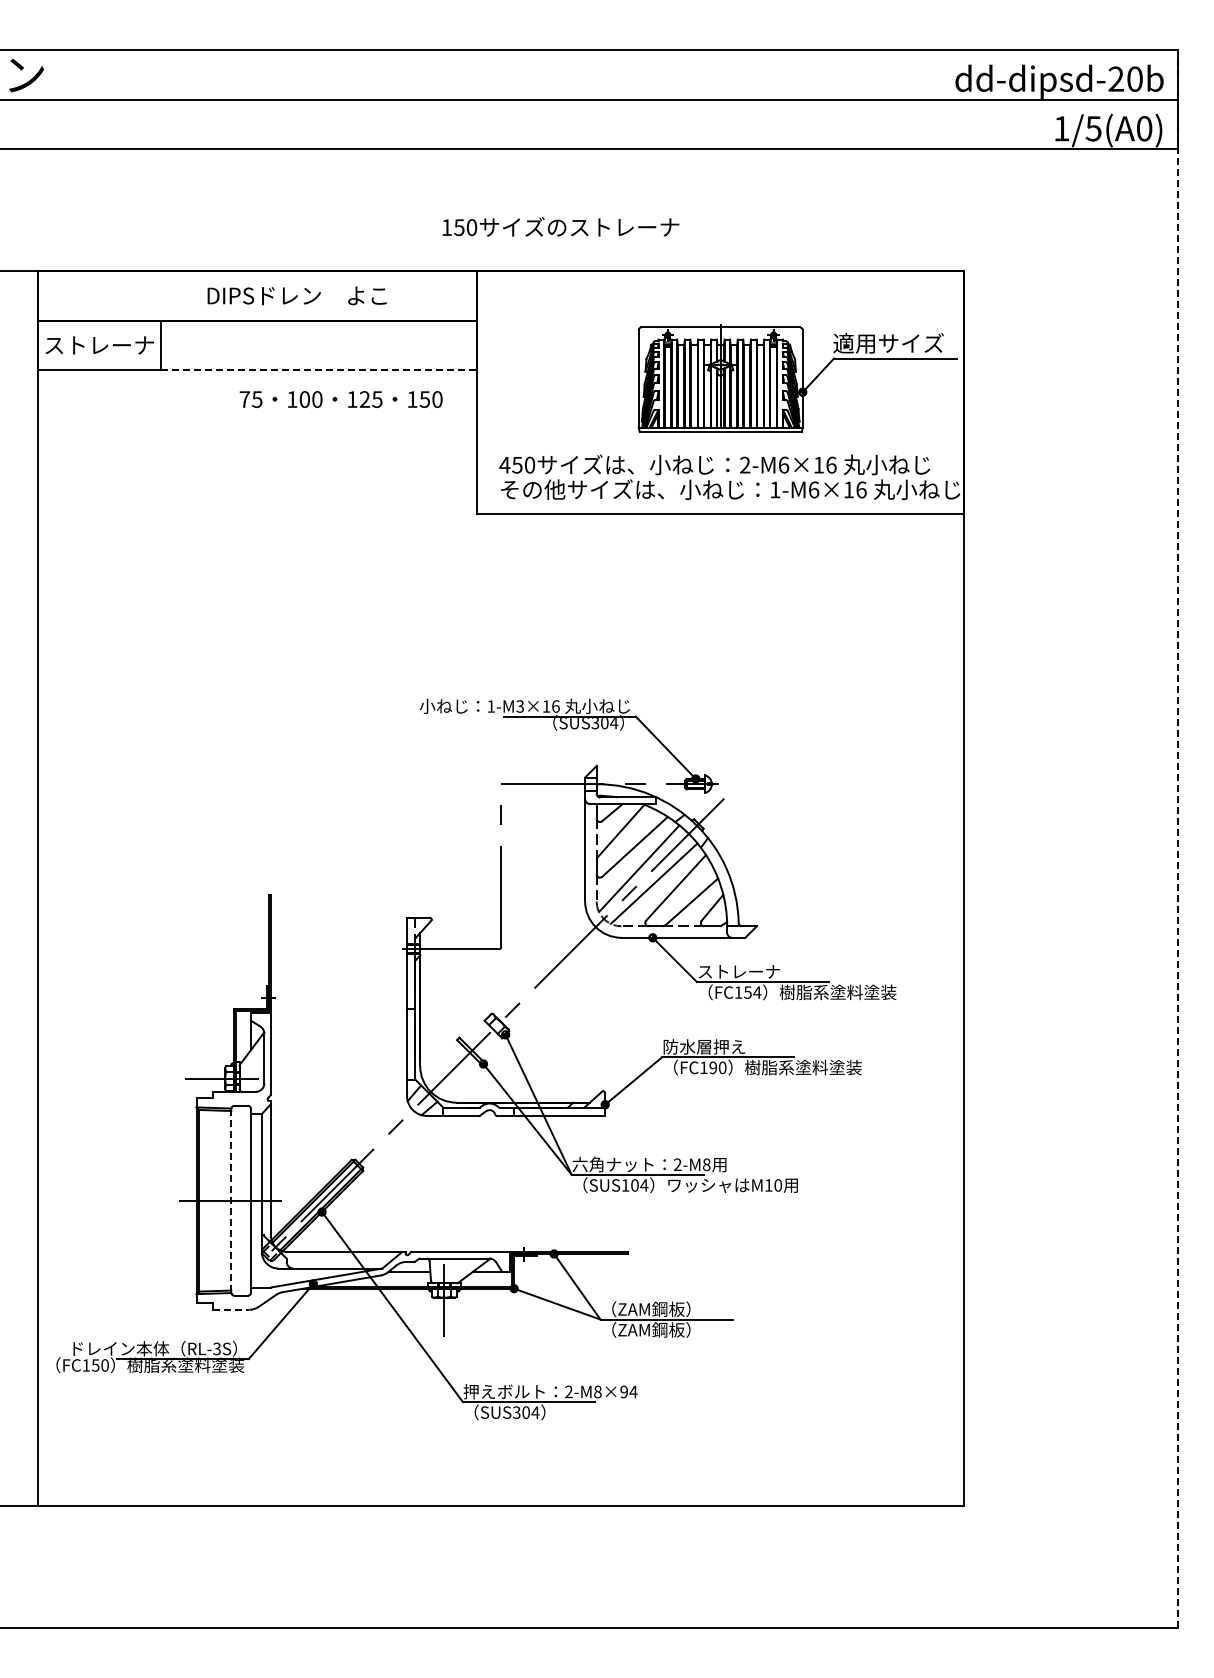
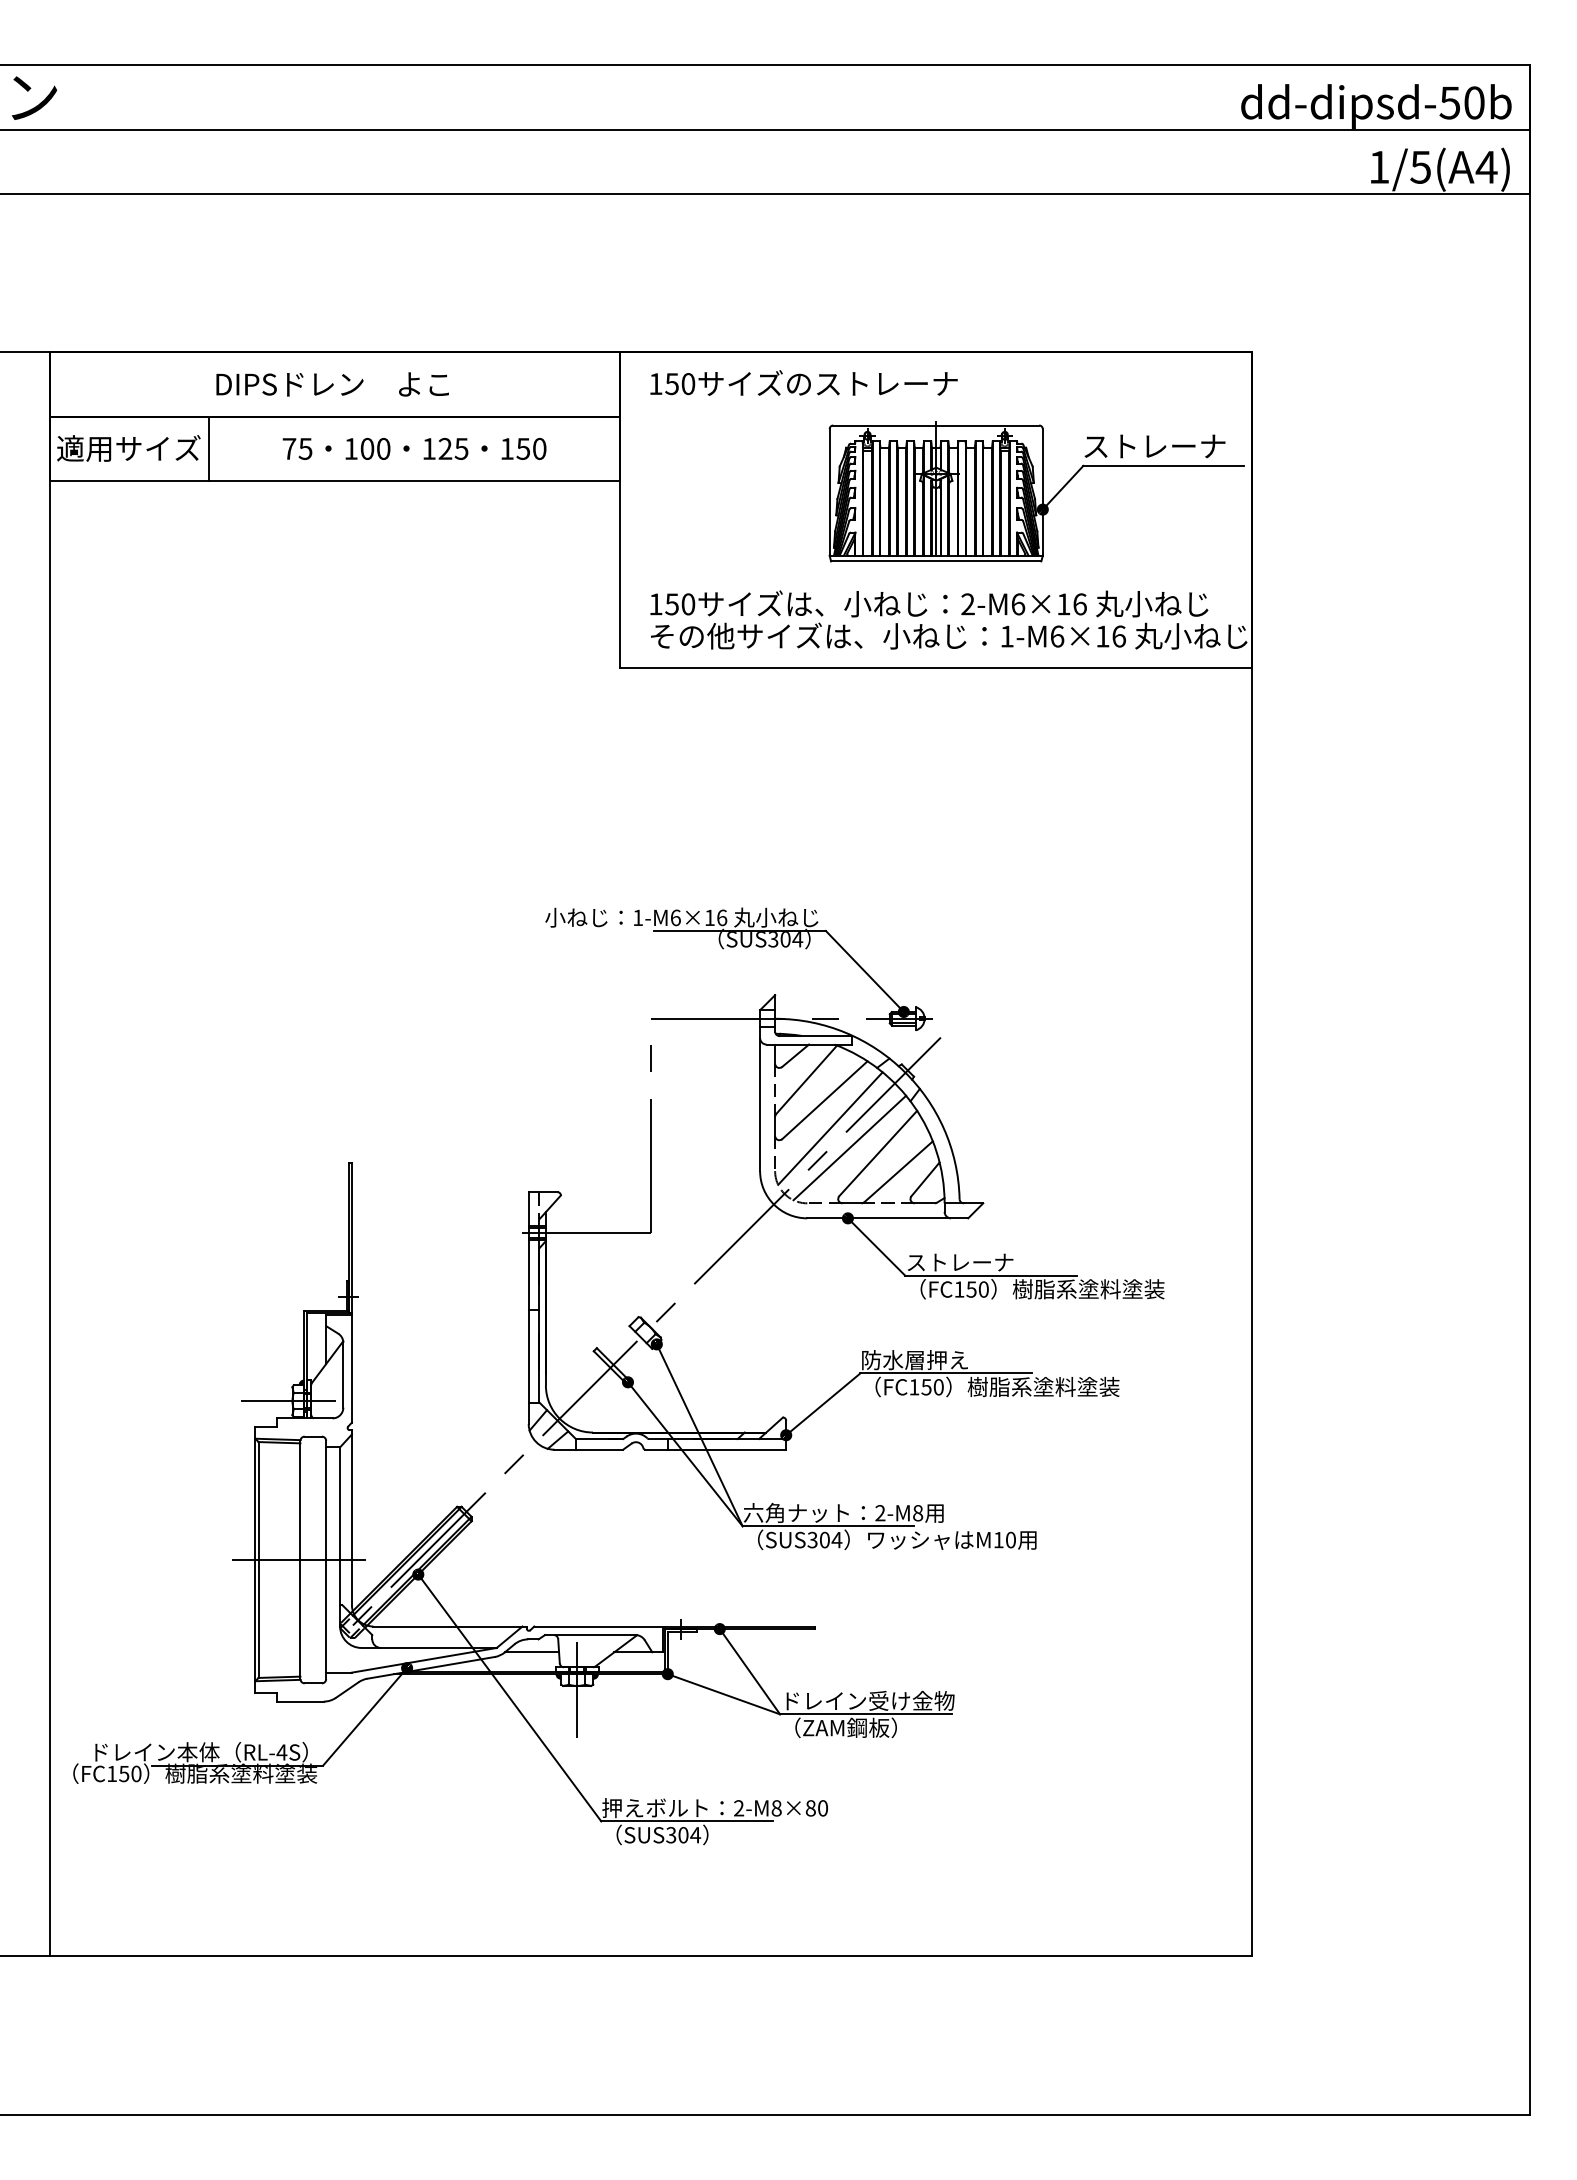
text: (1115, 78) -> (1449, 102), dd-dipsd-20b -> dd-dipsd-50b
text: (1144, 128) -> (1486, 166), 1/5(A0) -> 1/5(A4)
text: (560, 226) -> (803, 382), moved
text: (296, 295) -> (331, 383), moved
text: (888, 343) -> (1154, 446), 適用サイズ -> ストレーナ
text: (99, 344) -> (129, 447), ストレーナ -> 適用サイズ
line: (319, 370) -> (415, 481), dashed -> solid
text: (340, 399) -> (413, 448), moved
text: (504, 465) -> (655, 604), 450 -> 150
text: (520, 706) -> (676, 917), 1-M3×16 -> 1-M6×16
line: (1177, 839) -> (1529, 1090), dashed -> solid
text: (757, 992) -> (984, 1289), FC154 -> FC150
text: (713, 1067) -> (926, 1386), FC190 -> FC150
text: (625, 1185) -> (812, 1540), SUS104 -> SUS304
line: (231, 1200) -> (300, 1559), dashed -> solid
line: (231, 1309) -> (300, 1701), dashed -> solid
text: (669, 1309) -> (869, 1701), （ZAM鋼板） -> ドレイン受け金物
text: (216, 1348) -> (281, 1751), RL-3S -> RL-4S
text: (628, 1391) -> (816, 1807), 2-M8×94 -> 2-M8×80

